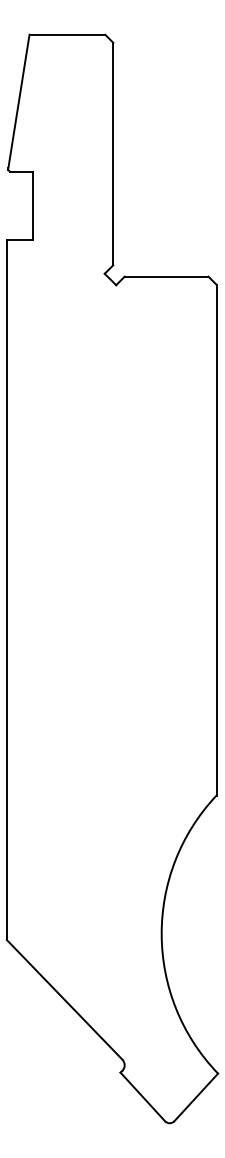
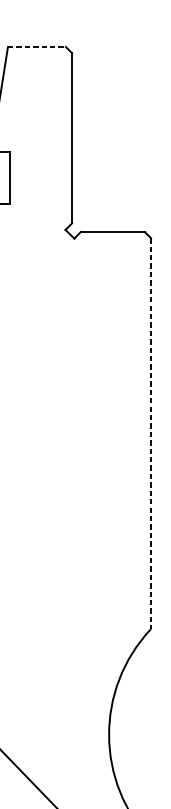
line: (67, 34) -> (37, 46), solid -> dashed
line: (216, 540) -> (151, 433), solid -> dashed

